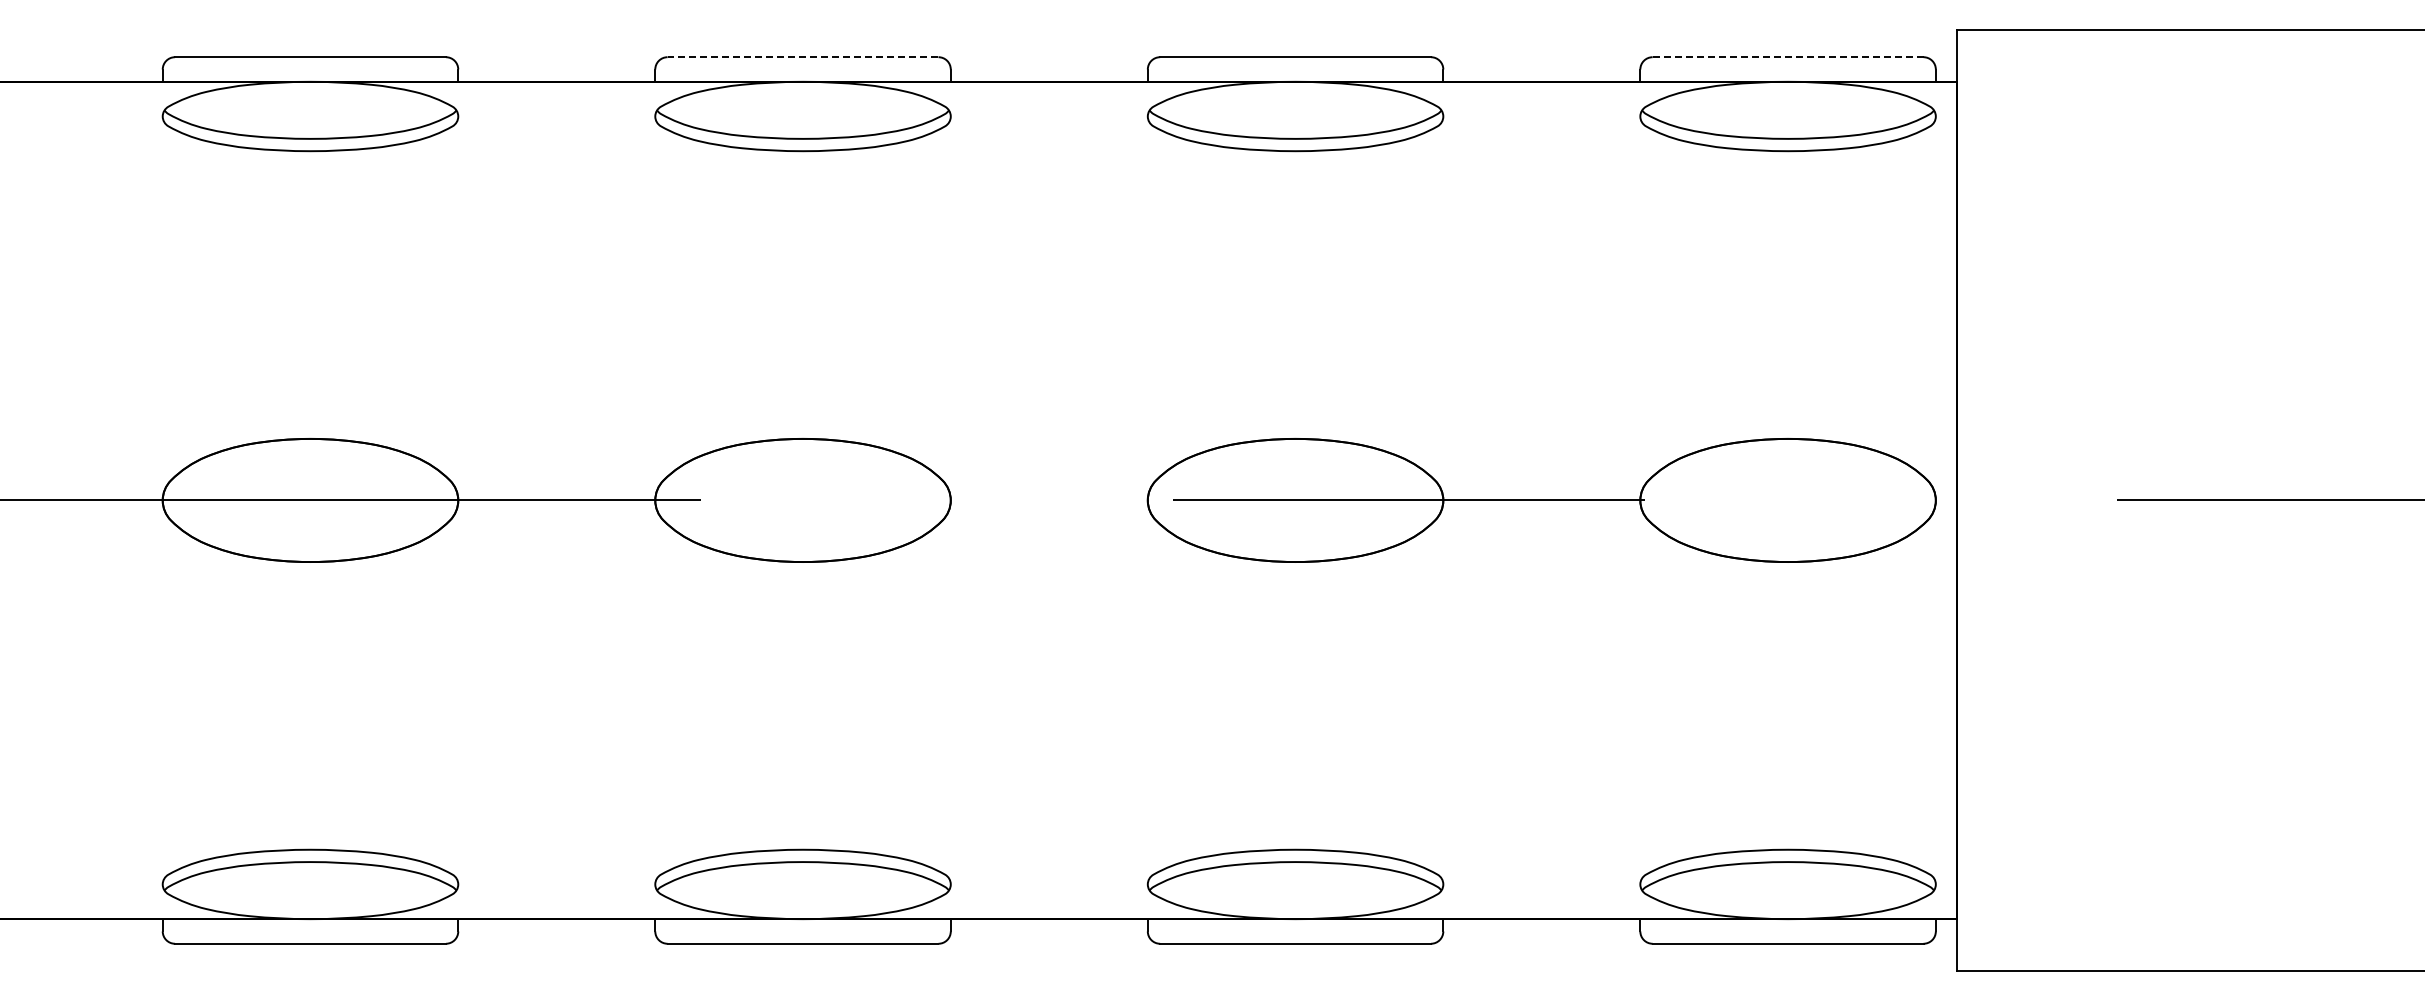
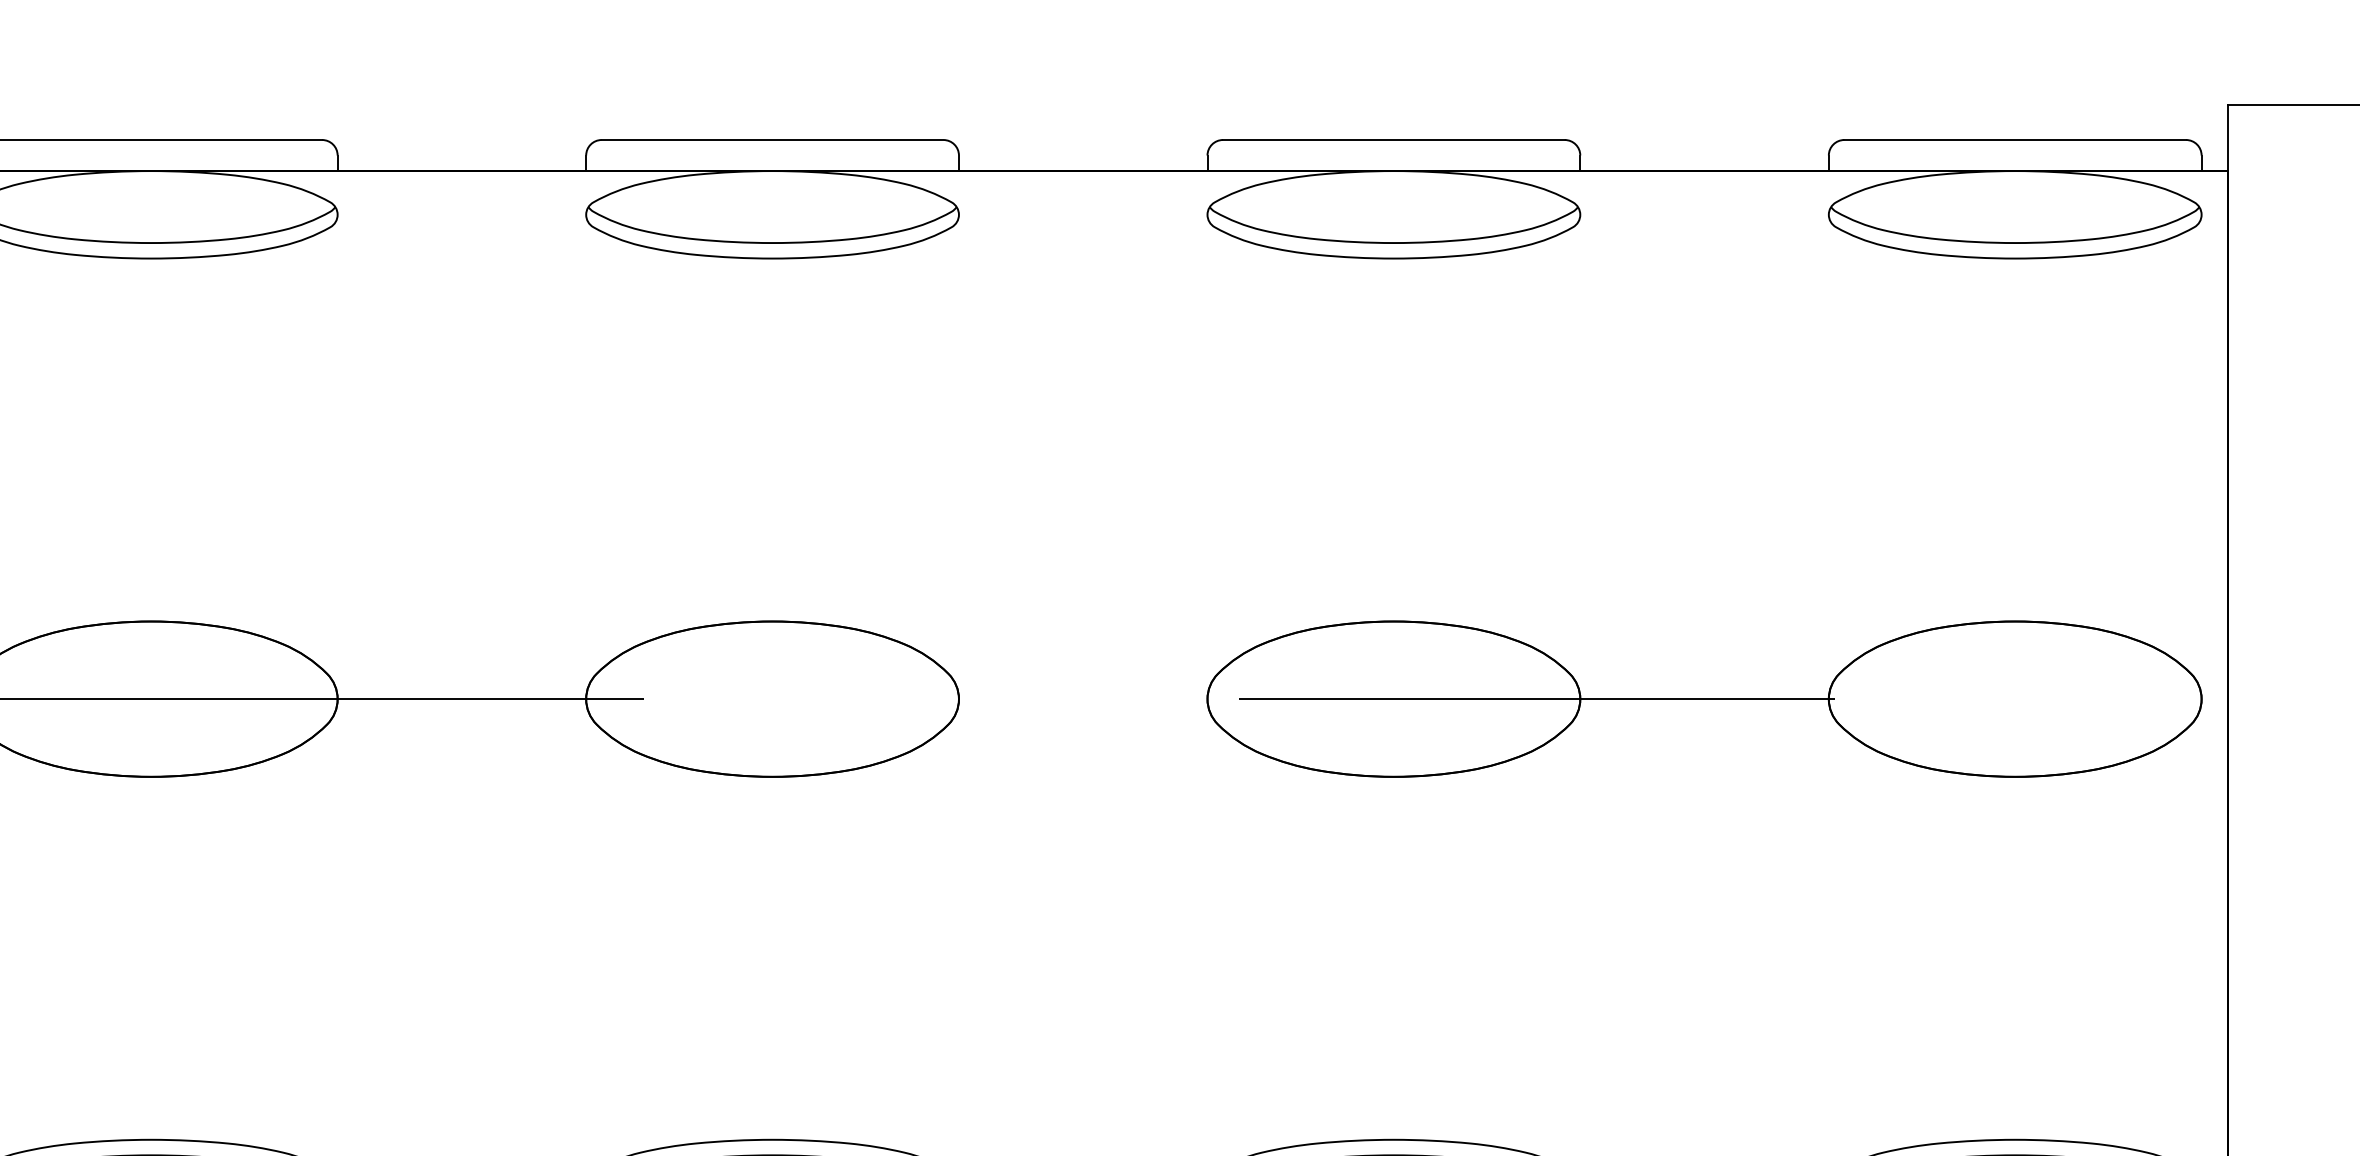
line: (802, 57) -> (771, 140), dashed -> solid
line: (1787, 57) -> (2014, 140), dashed -> solid

